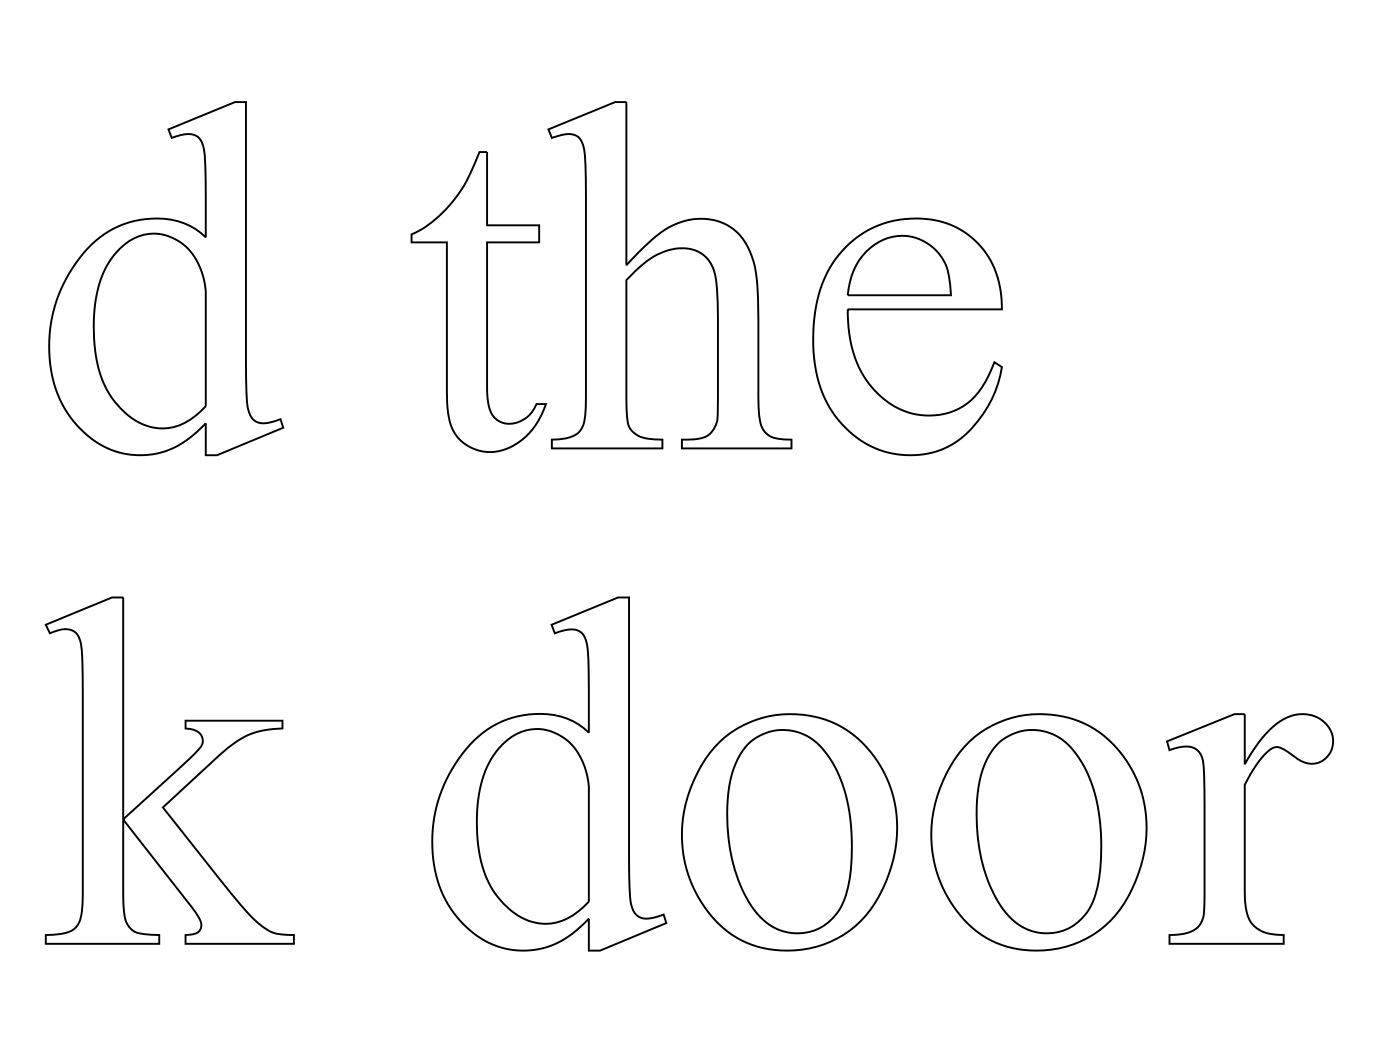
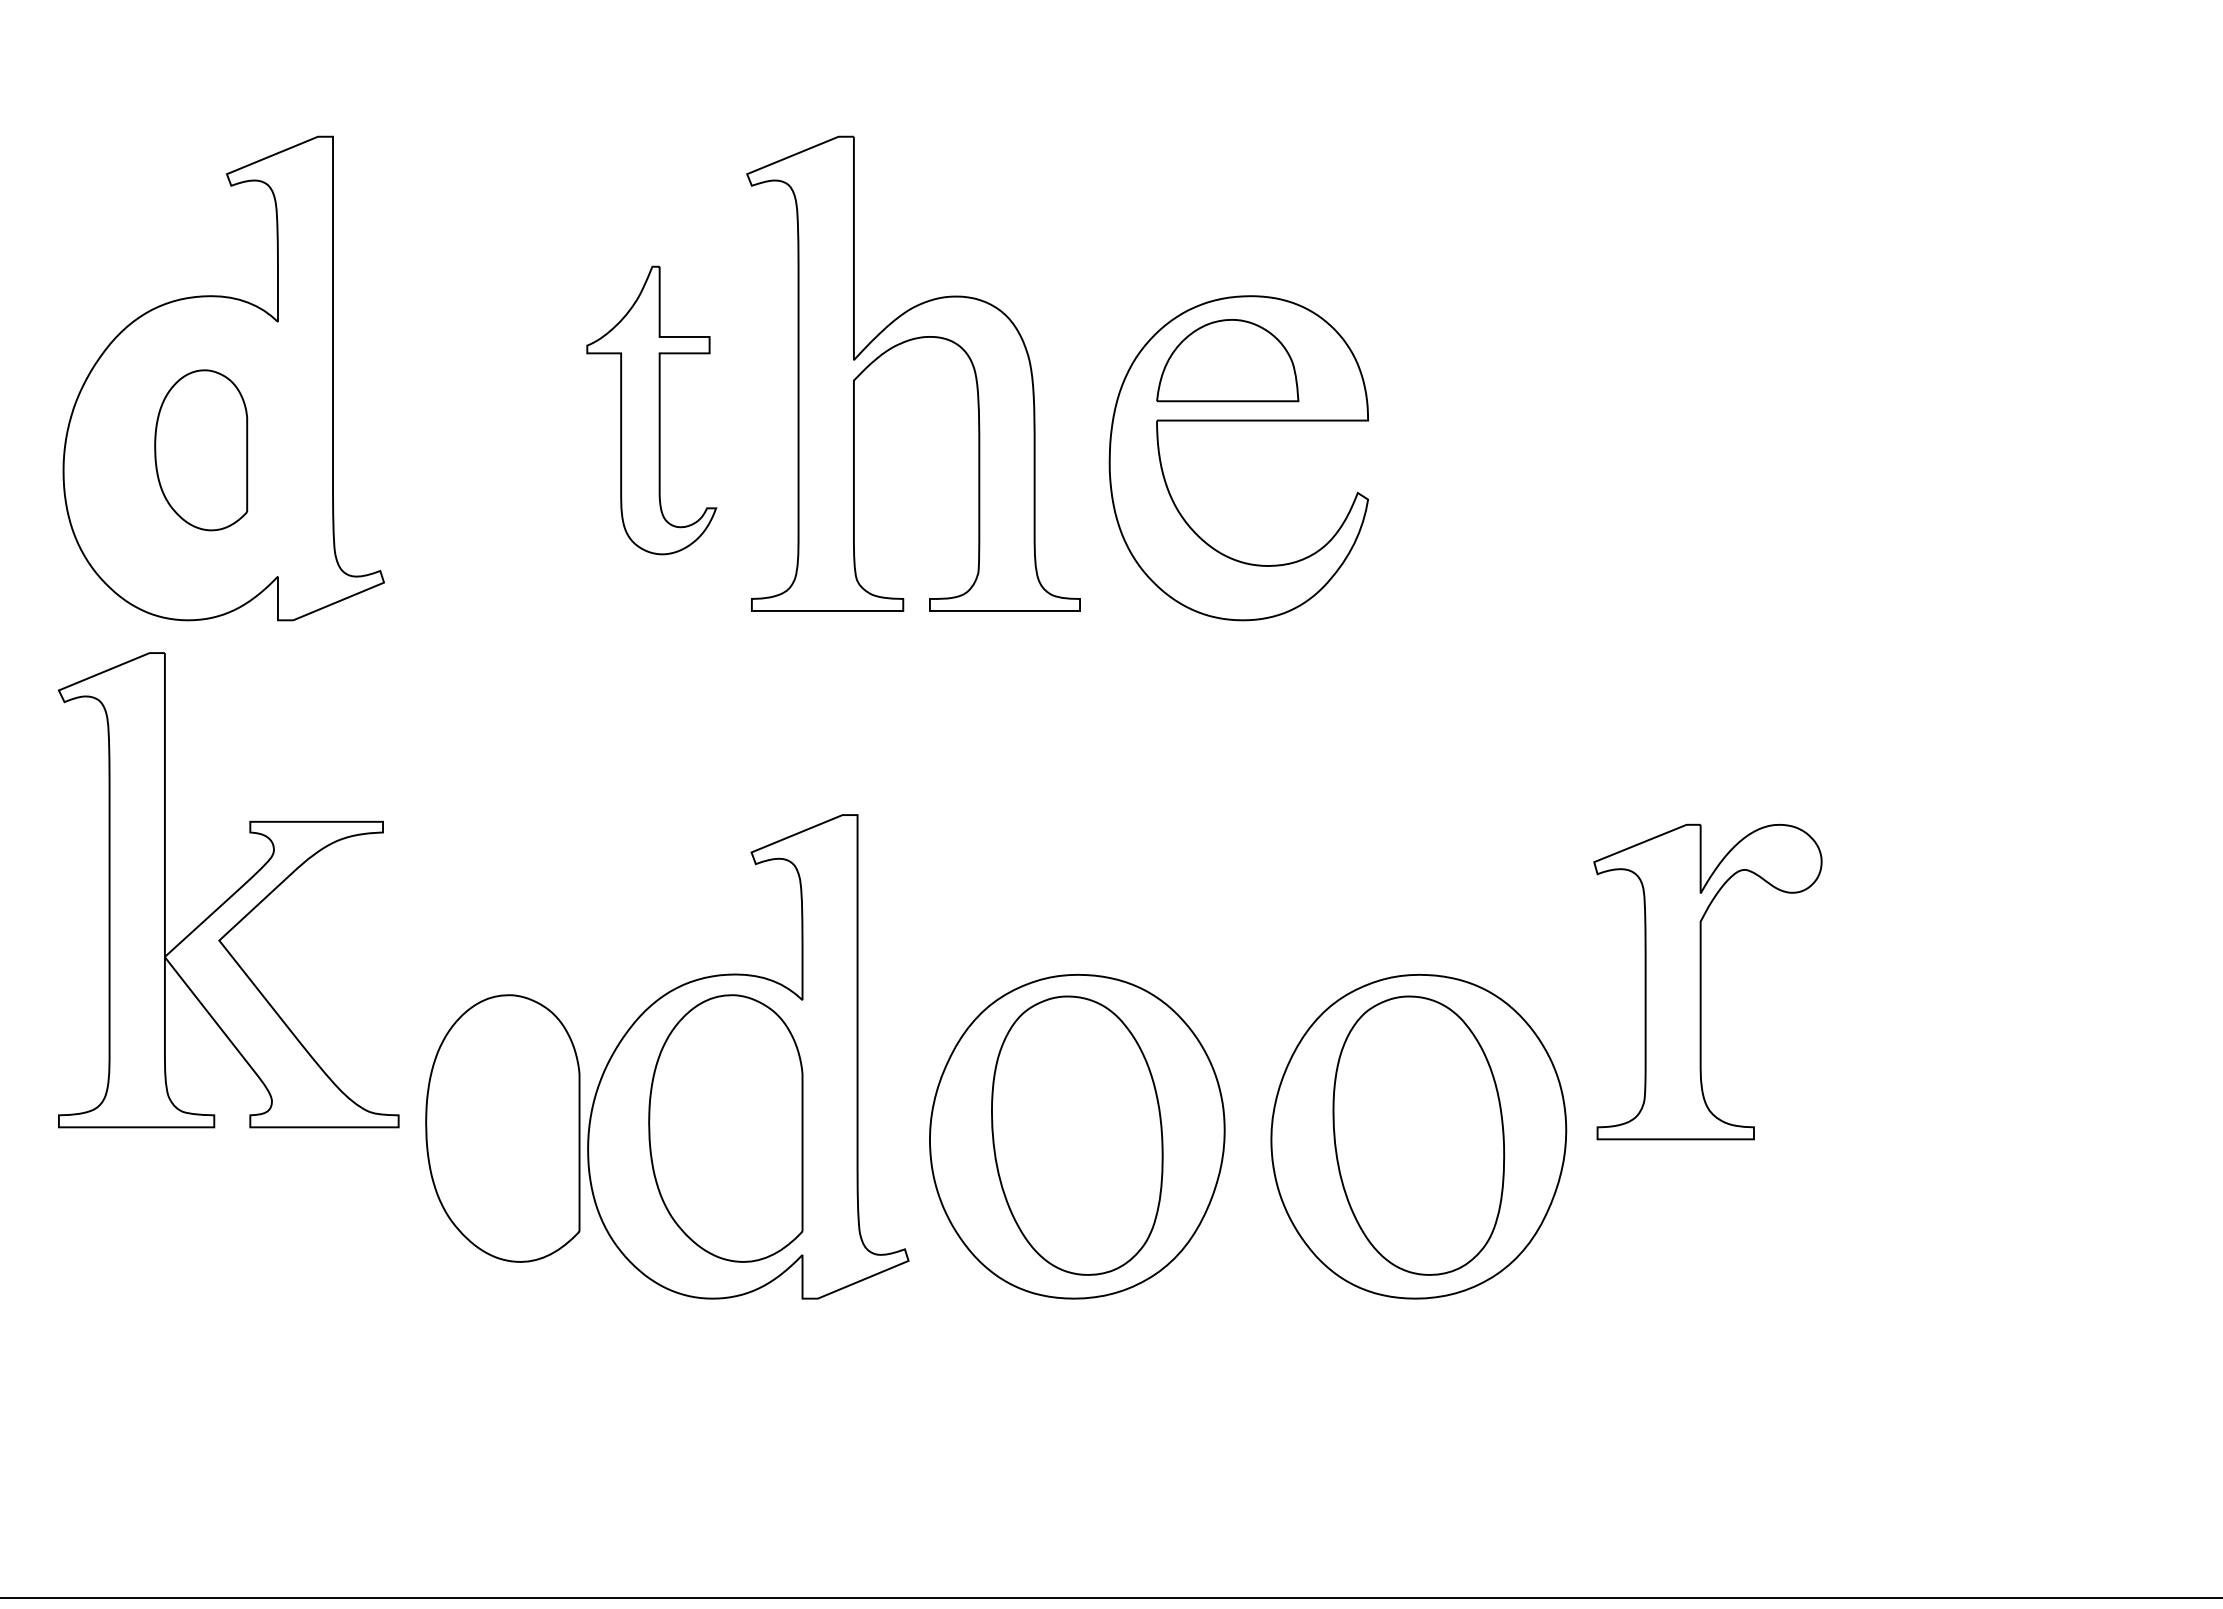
part: (478, 302) -> (651, 410), size x0.7
part: (149, 331) -> (200, 450), size x0.6
part: (169, 770) -> (228, 890), moved
part: (369, 826) -> (502, 1128), added
part: (1249, 828) -> (1707, 981), moved

